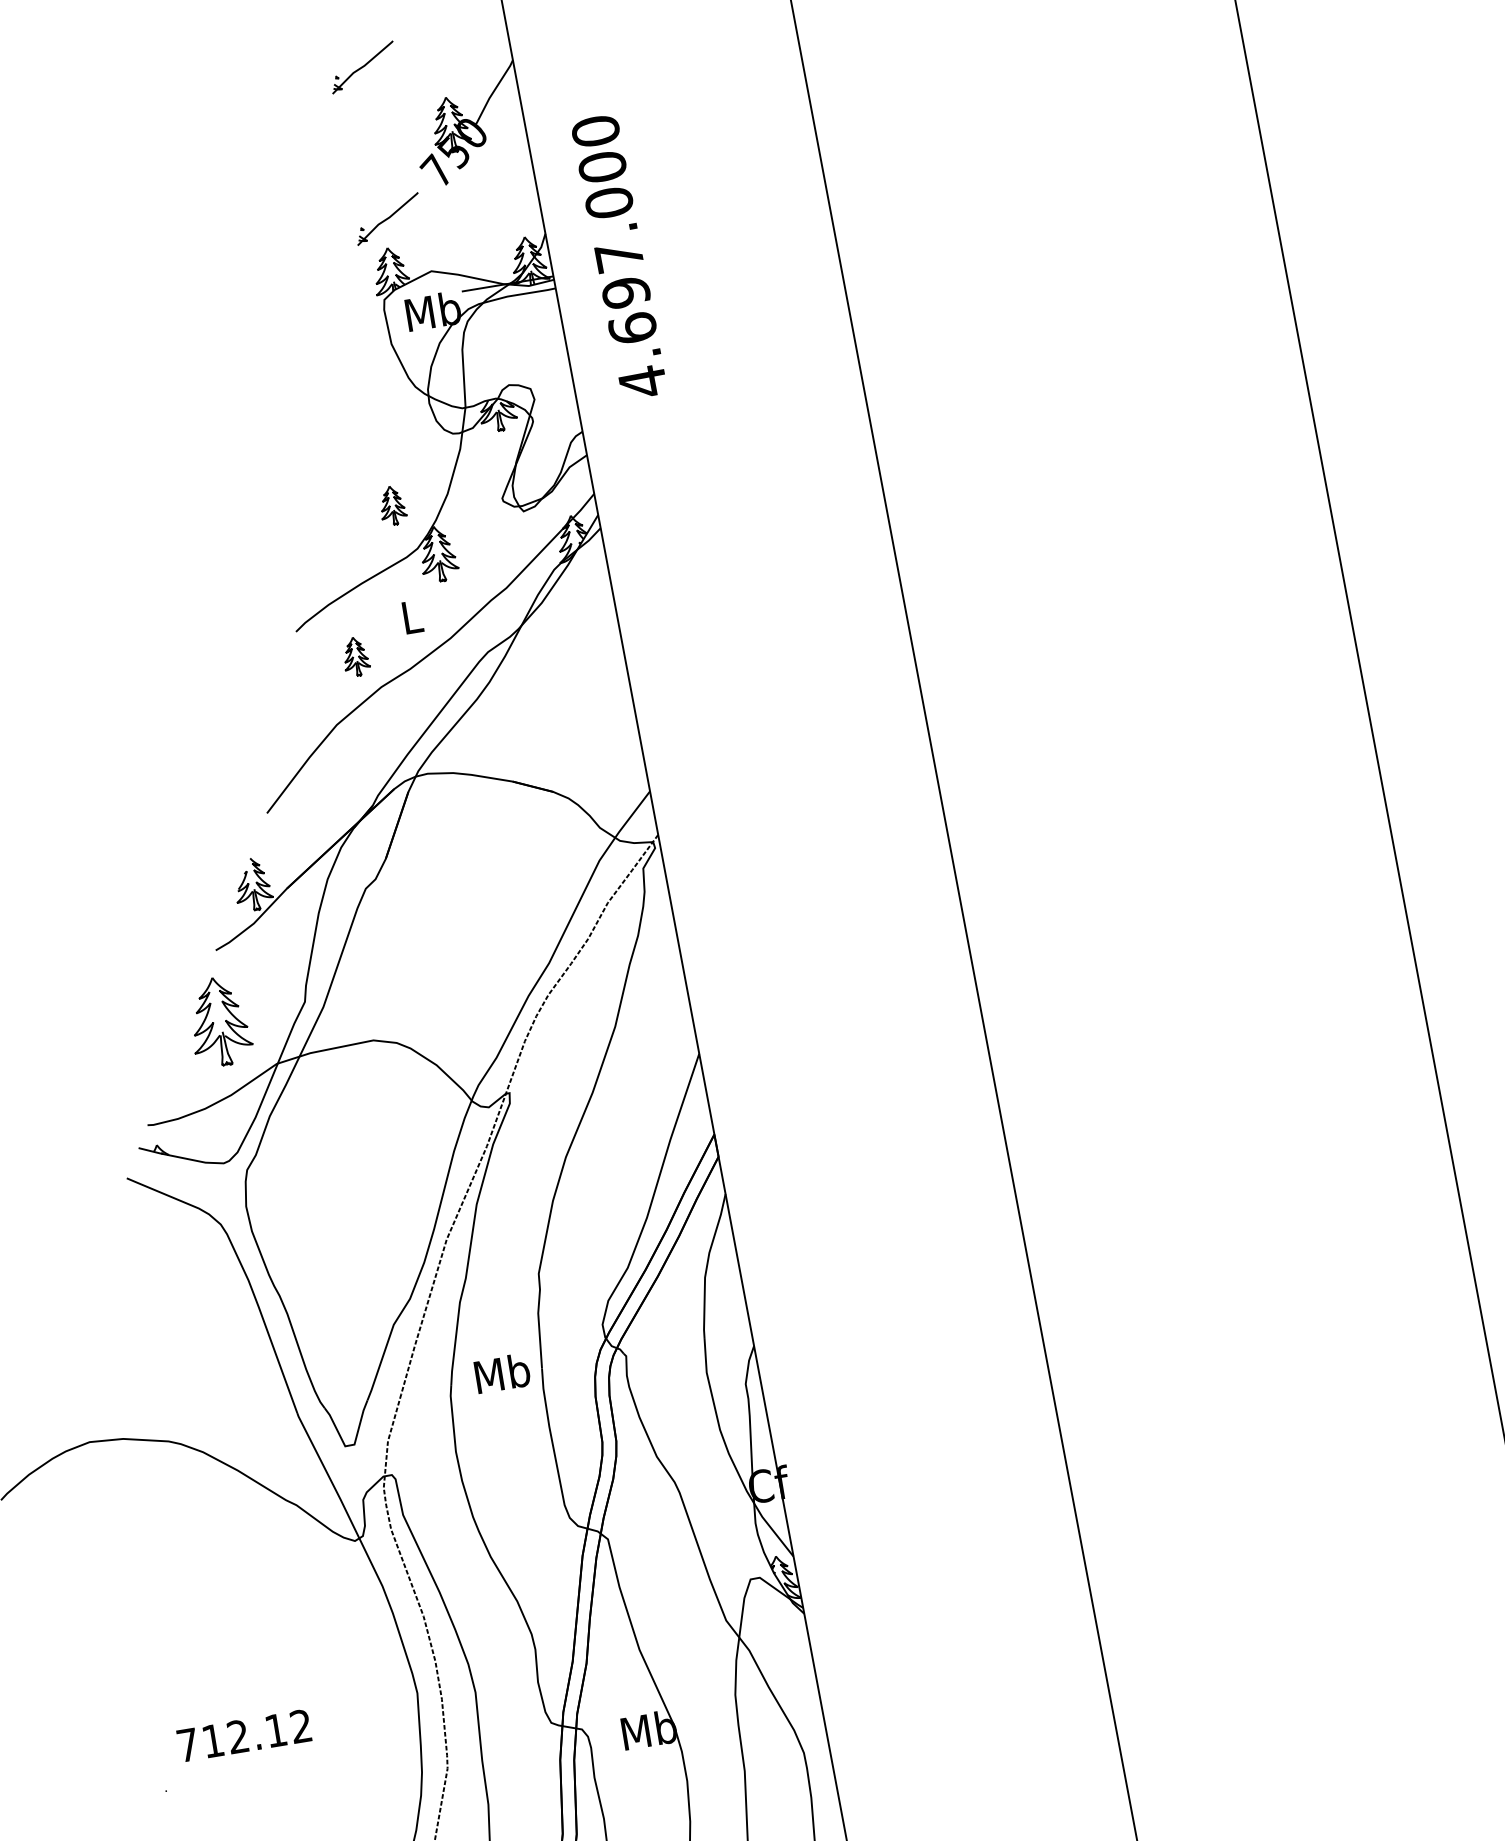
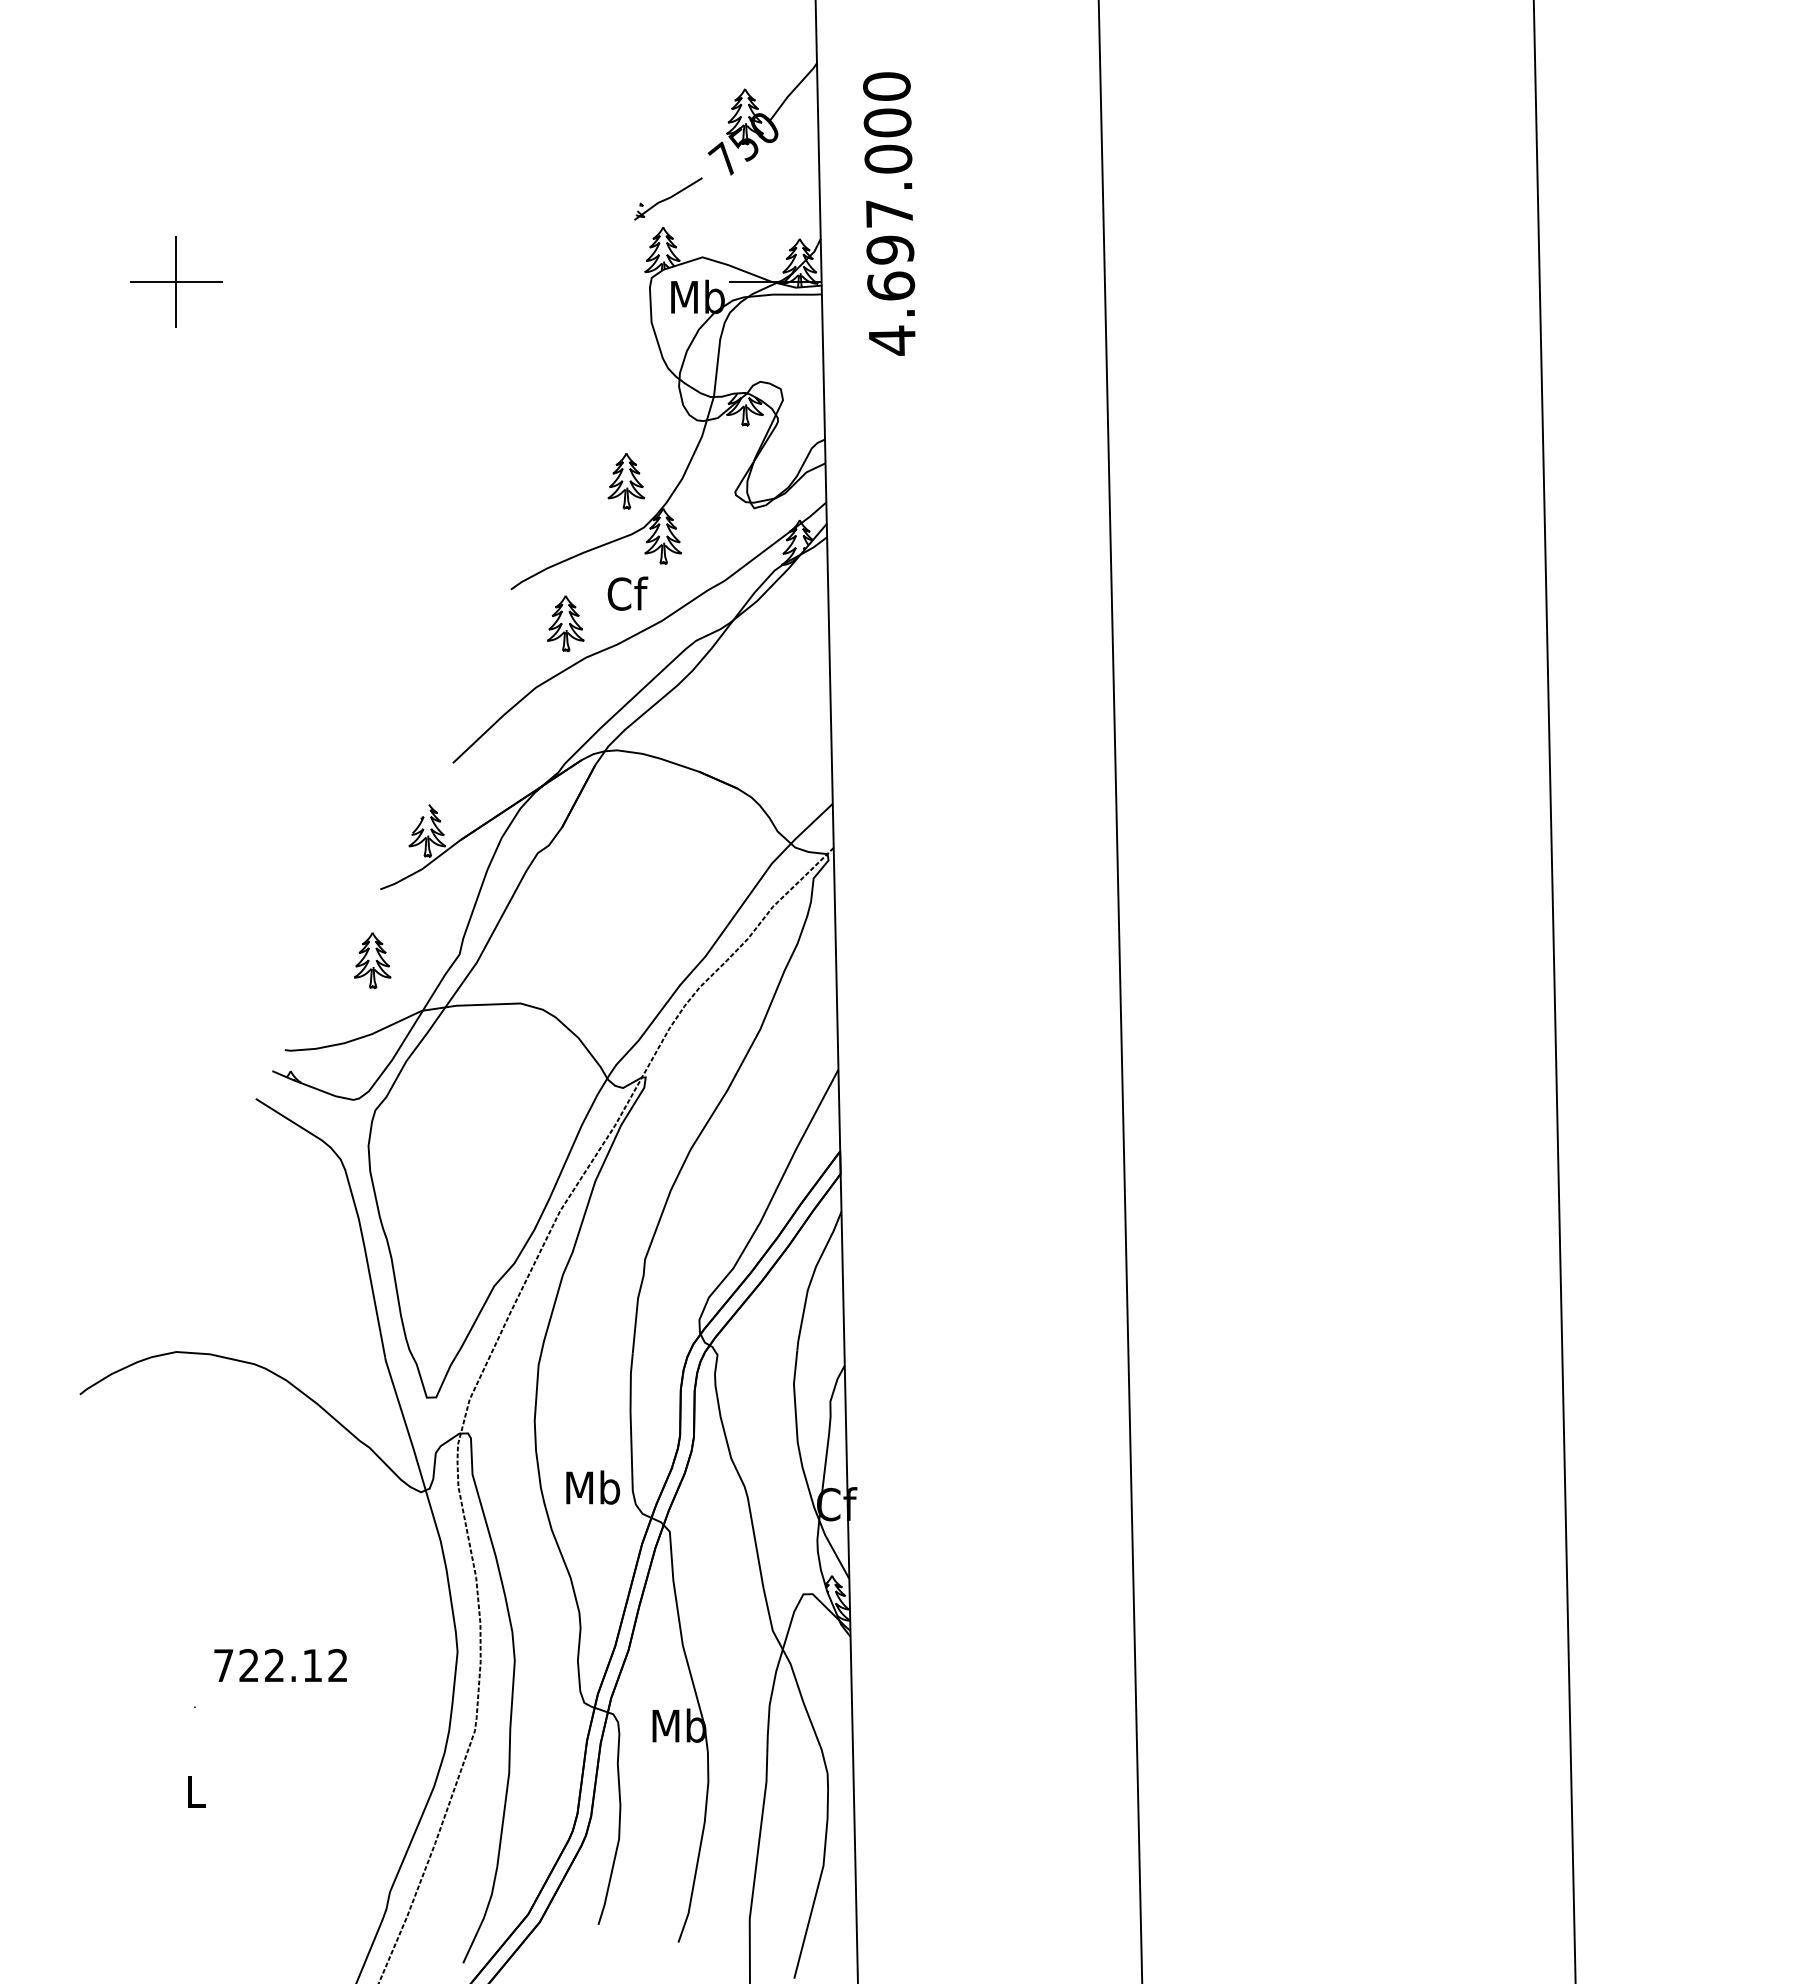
part: (362, 66) -> (668, 45), removed
text: (619, 256) -> (889, 213), moved
part: (392, 505) -> (626, 481), size x1.43
text: (412, 616) -> (627, 593), L -> Cf
part: (355, 656) -> (565, 623), size x1.43
part: (219, 1022) -> (372, 960), size x0.62
text: (502, 1373) -> (593, 1487), moved
text: (212, 1740) -> (248, 1665), 712.12 -> 722.12

